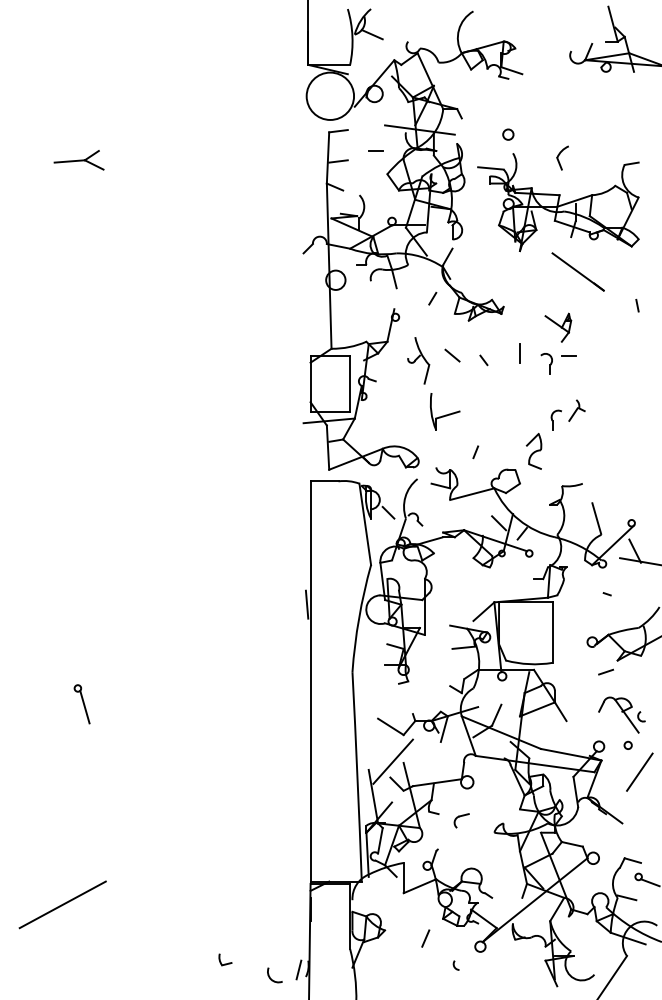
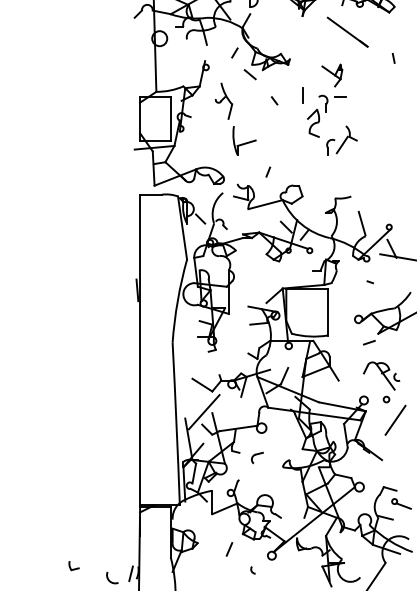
line: (452, 355) -> (250, 74), moved
part: (576, 410) -> (346, 139), size x1.67
part: (533, 451) -> (313, 123), moved

